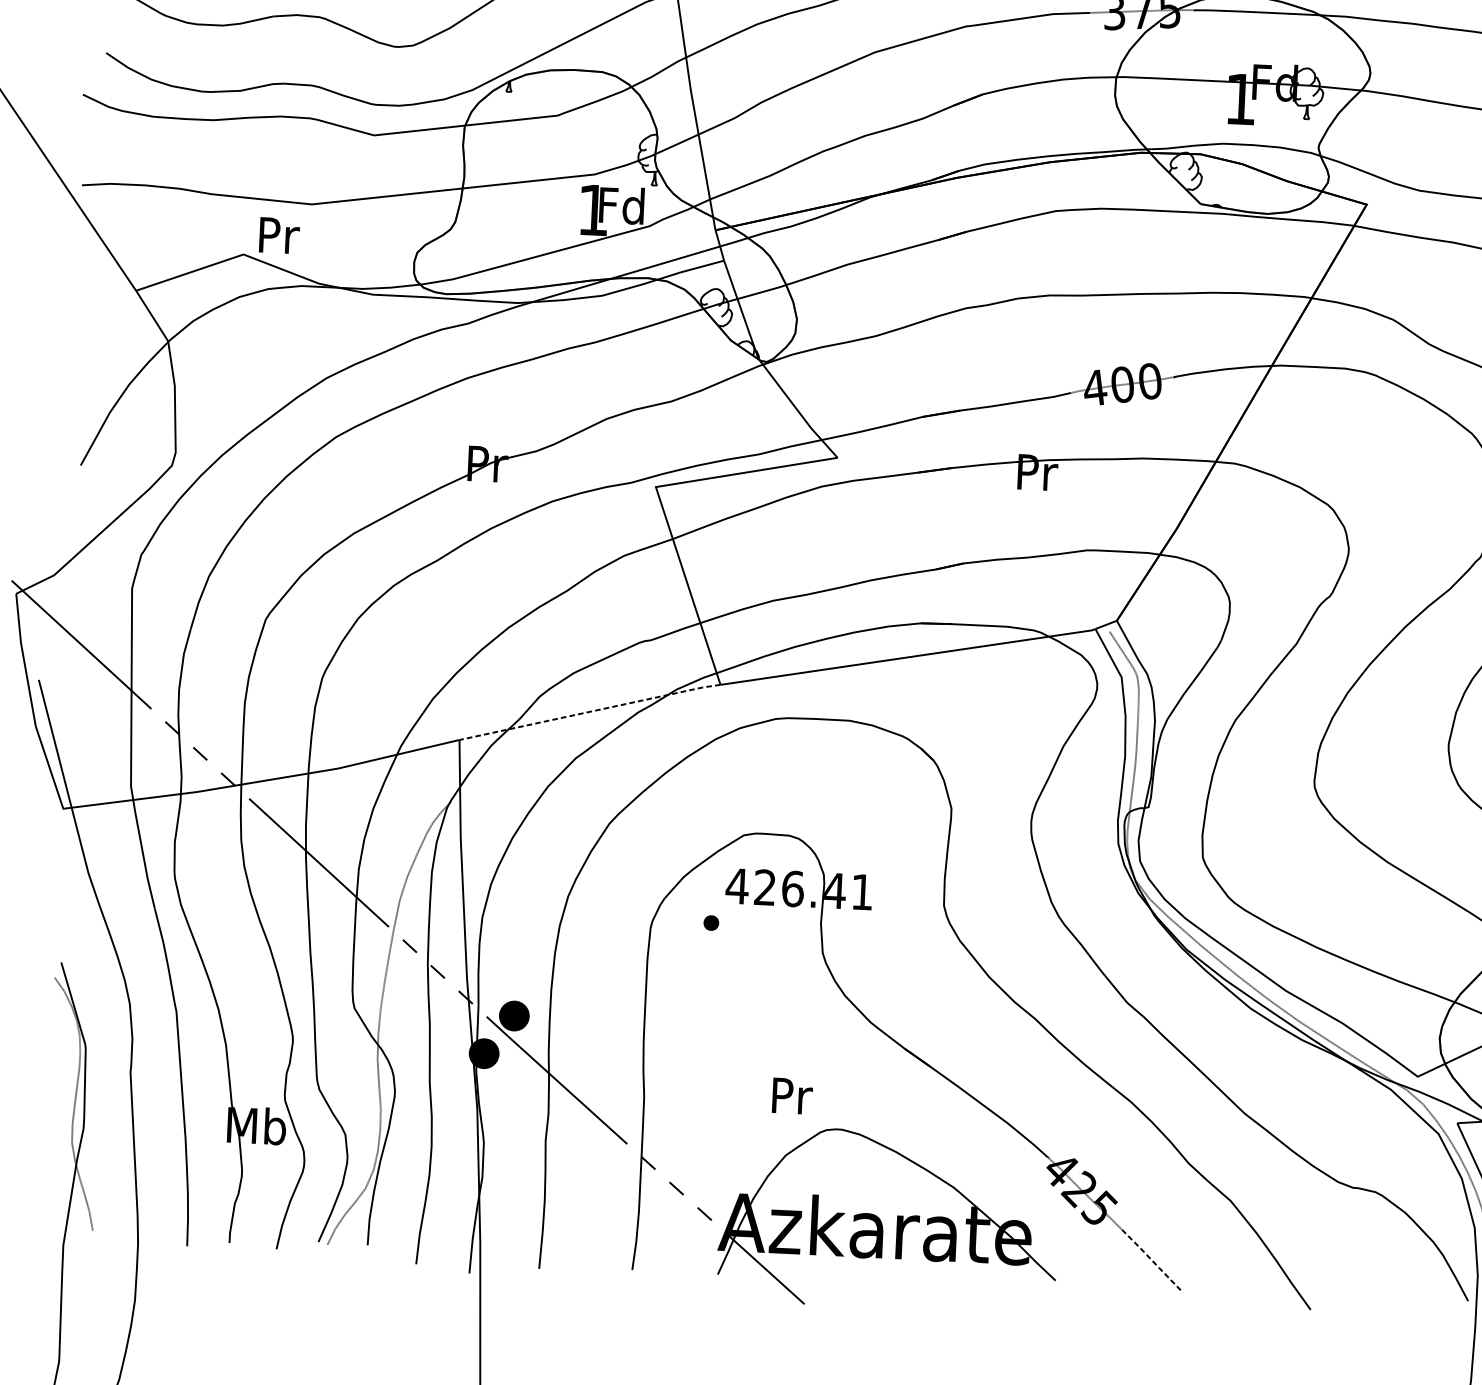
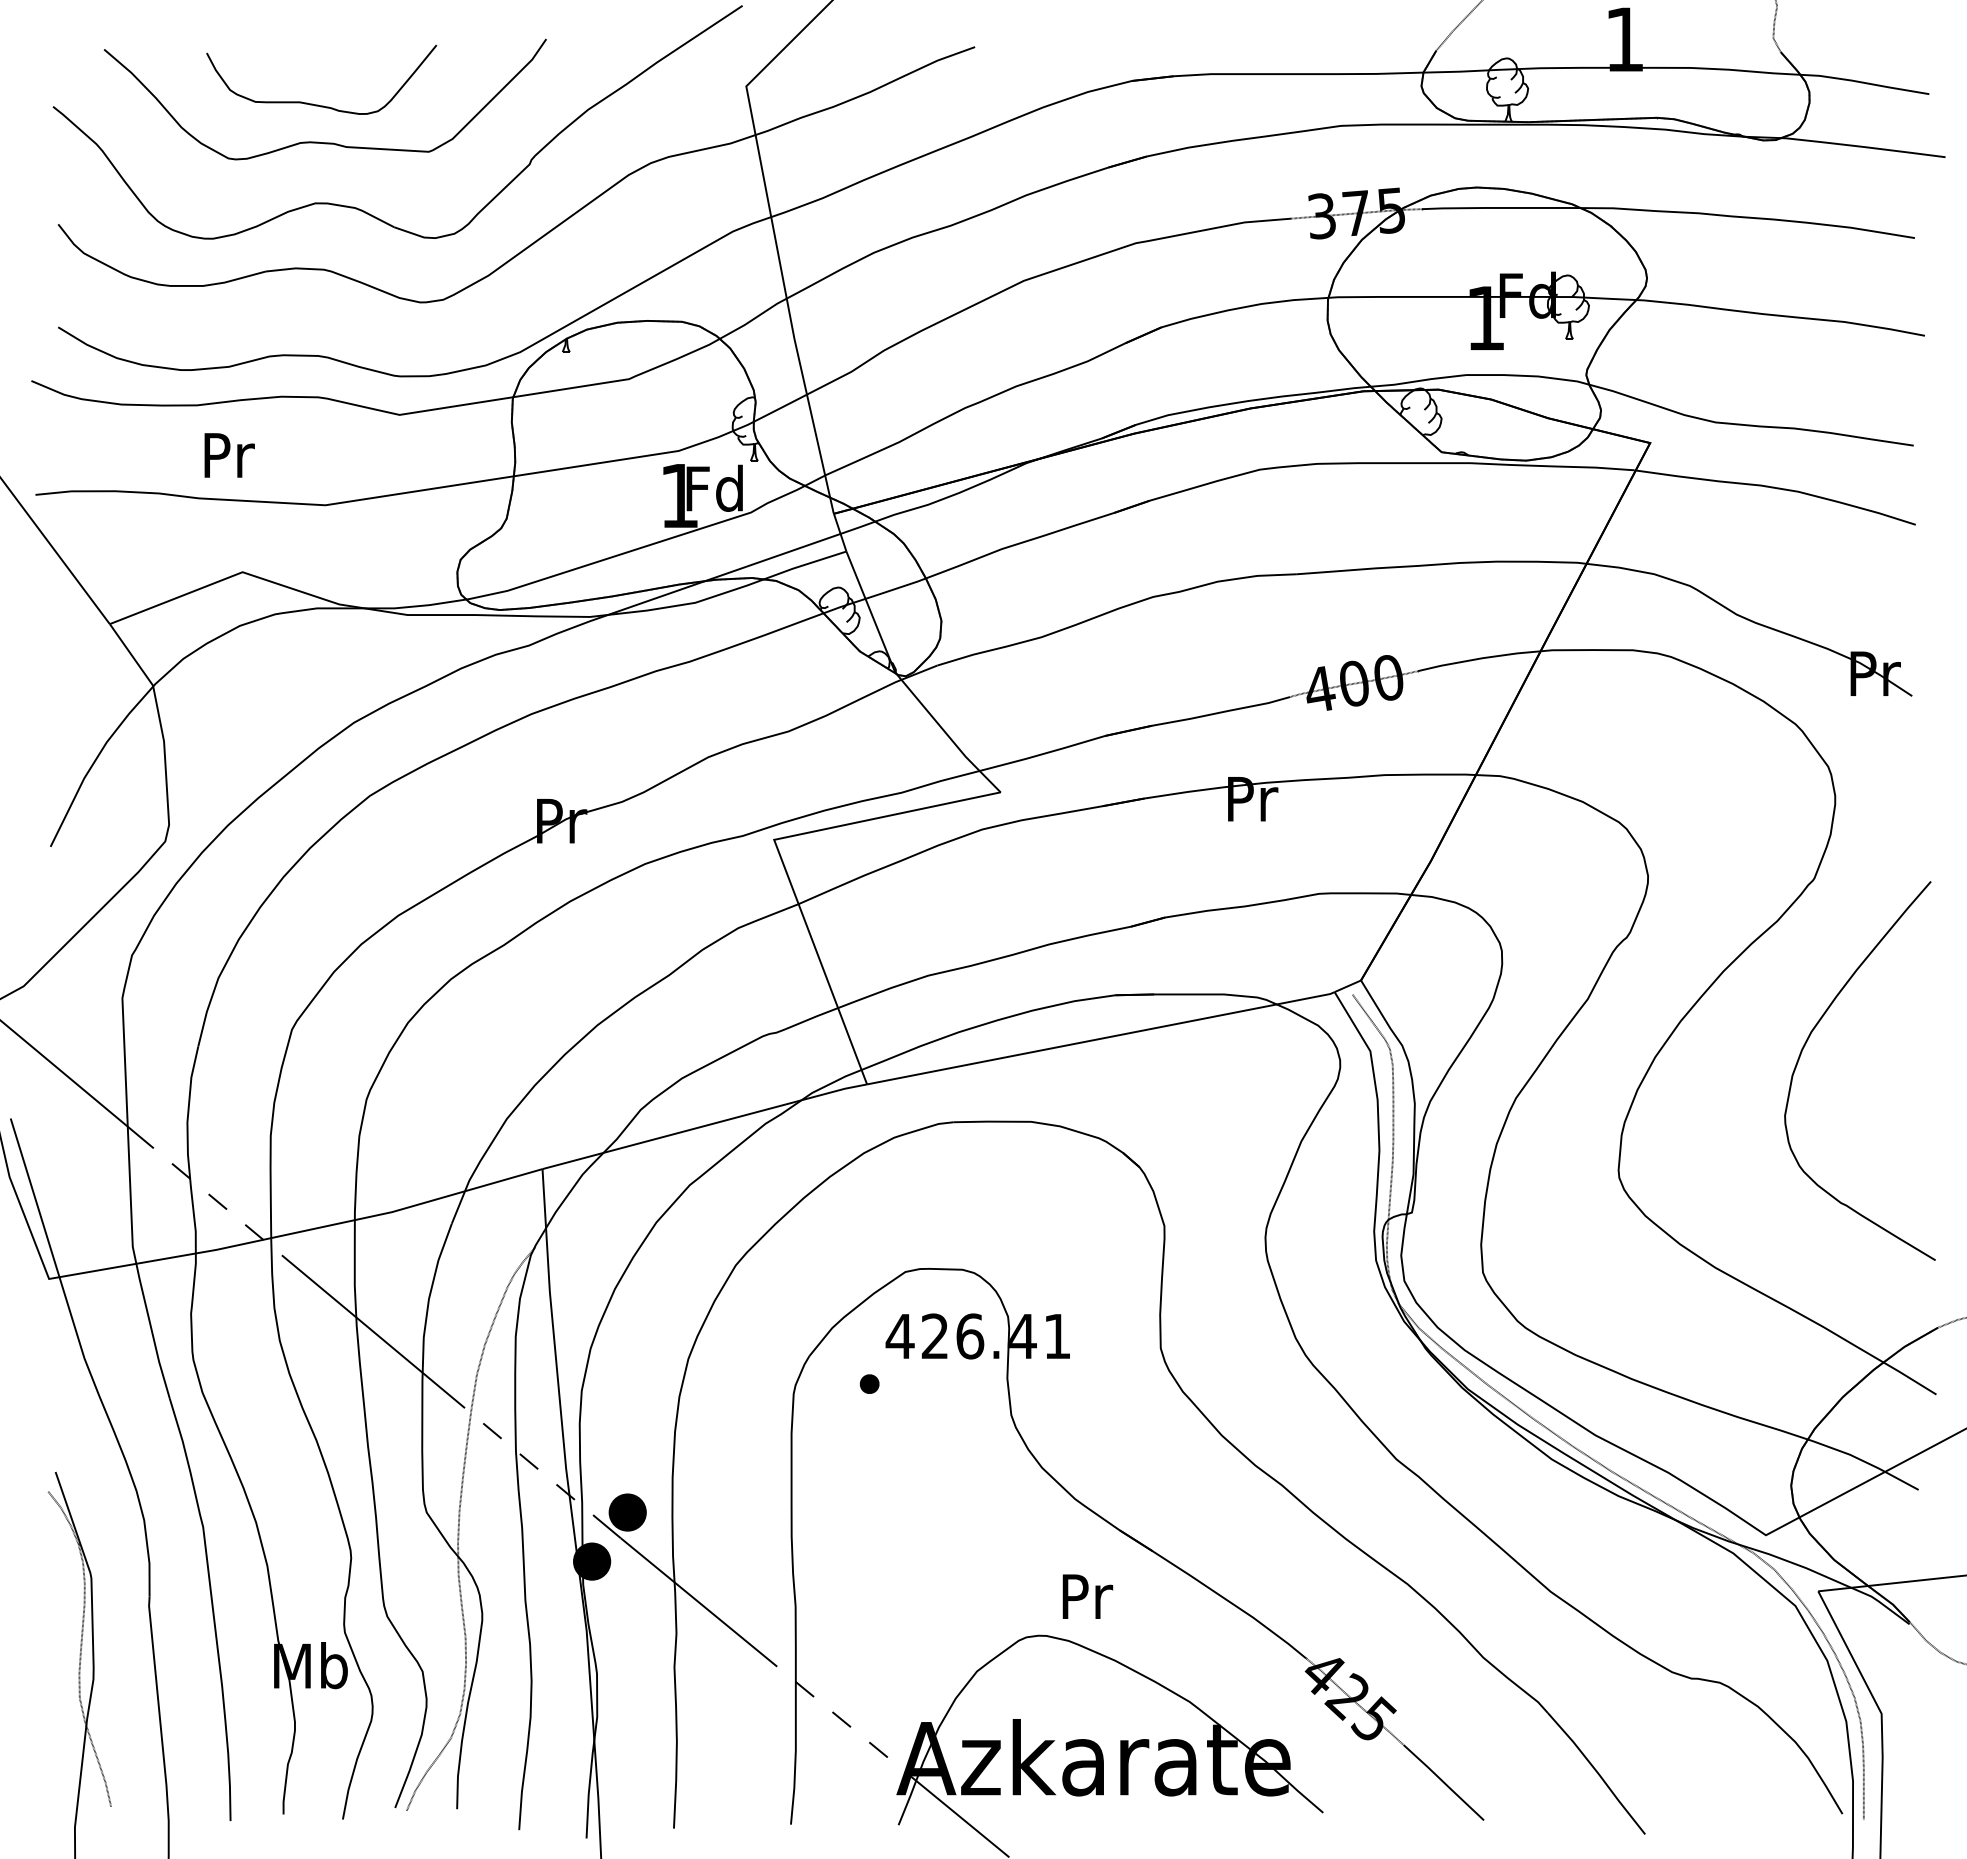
text: (279, 235) -> (229, 455), moved
line: (589, 711) -> (704, 1125), dashed -> solid
text: (792, 1096) -> (1087, 1596), moved
line: (1153, 1261) -> (1444, 1782), dashed -> solid

